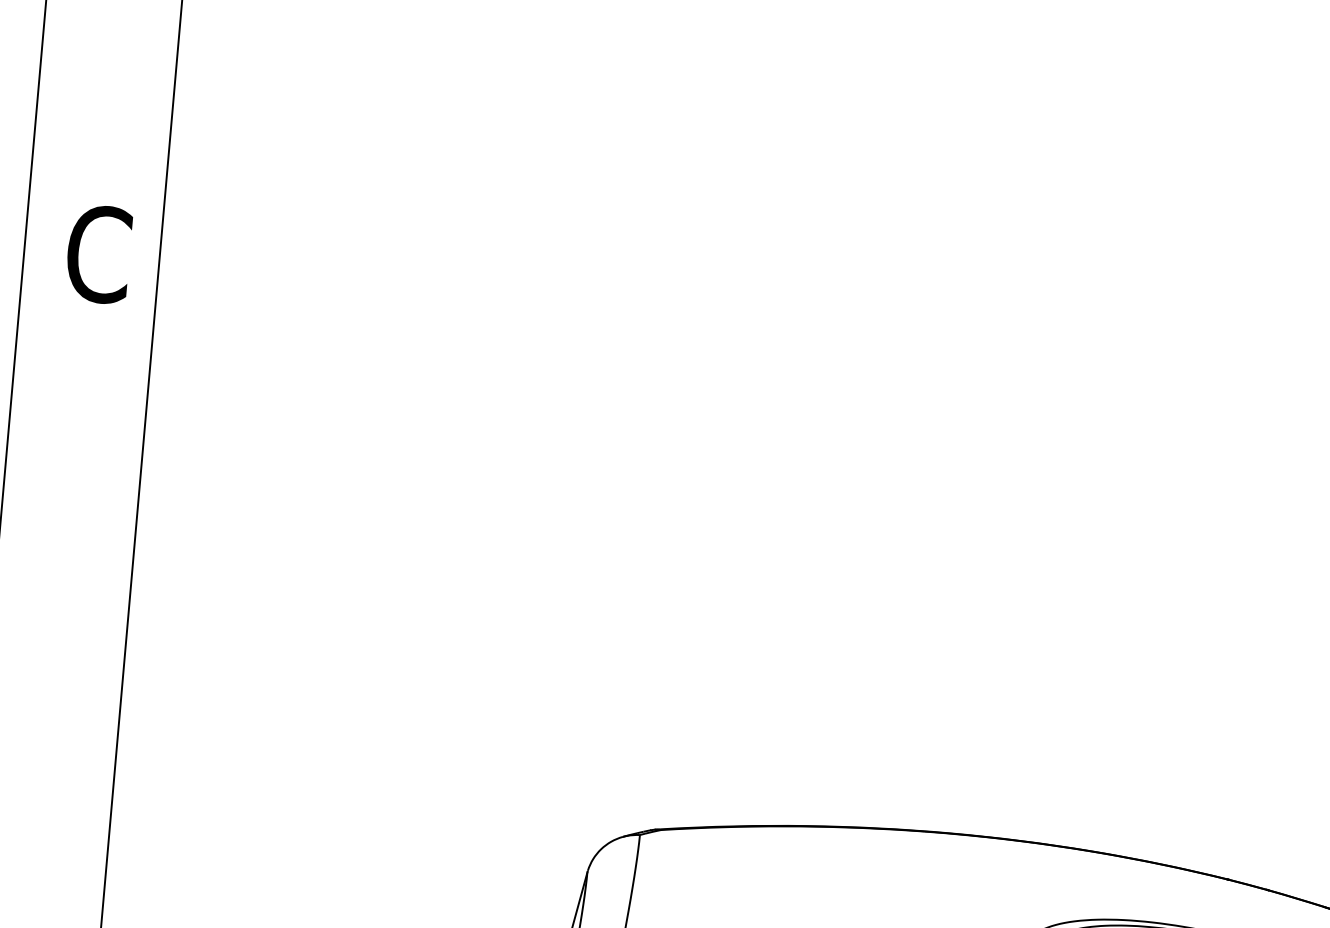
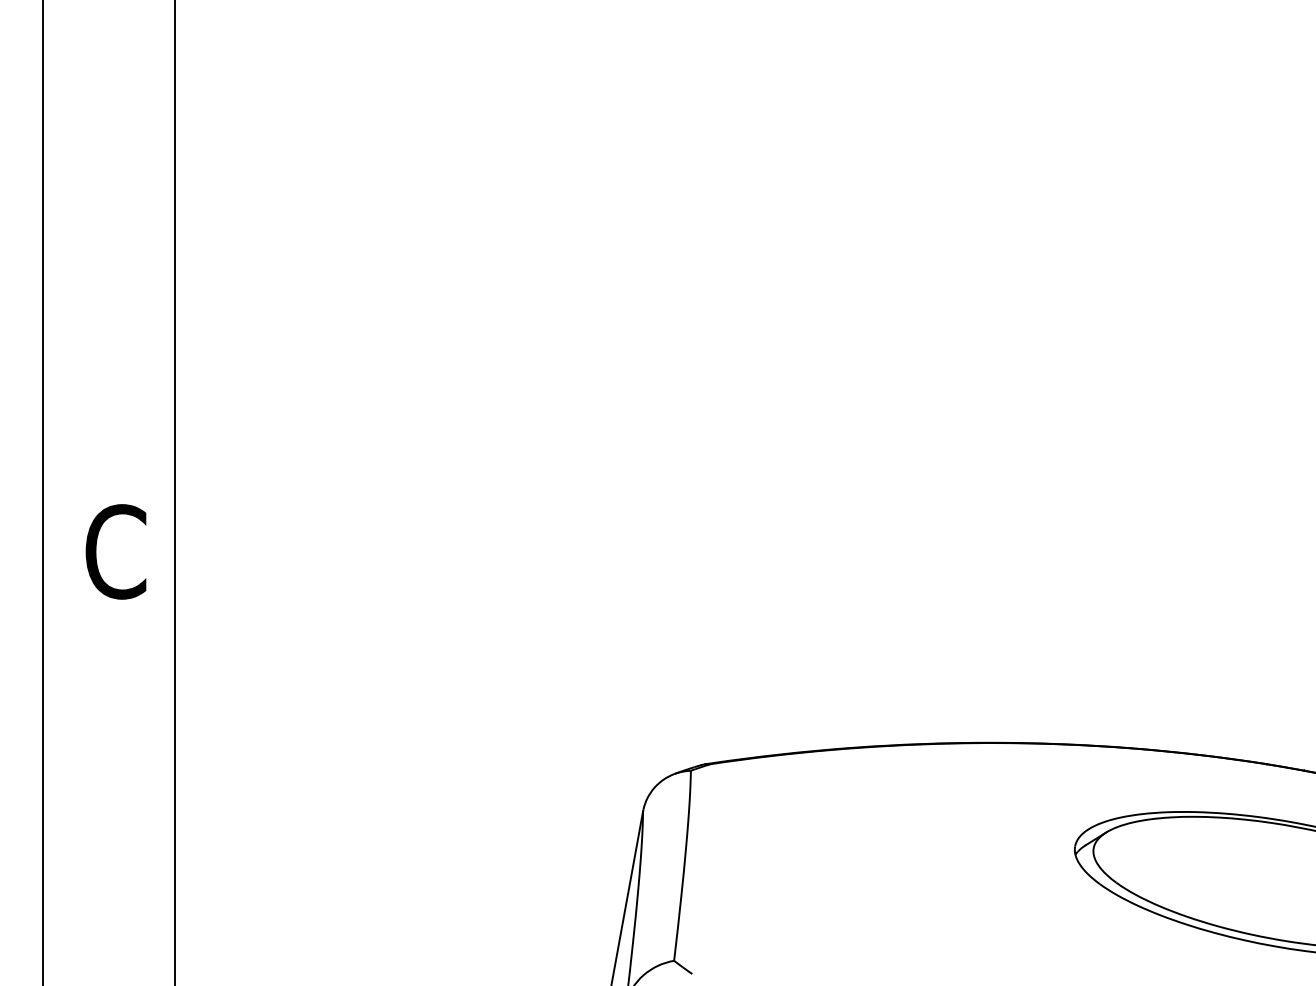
text: (98, 253) -> (115, 551), moved

